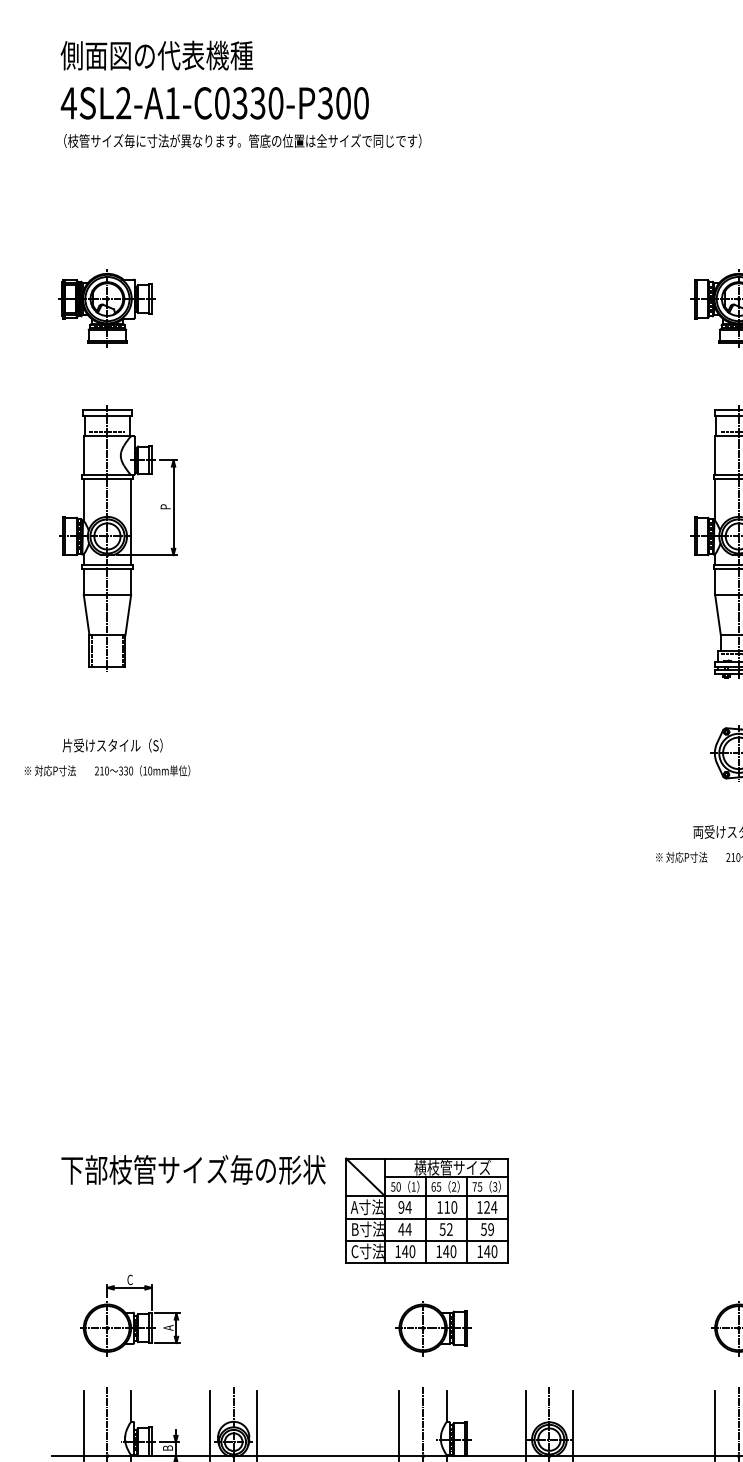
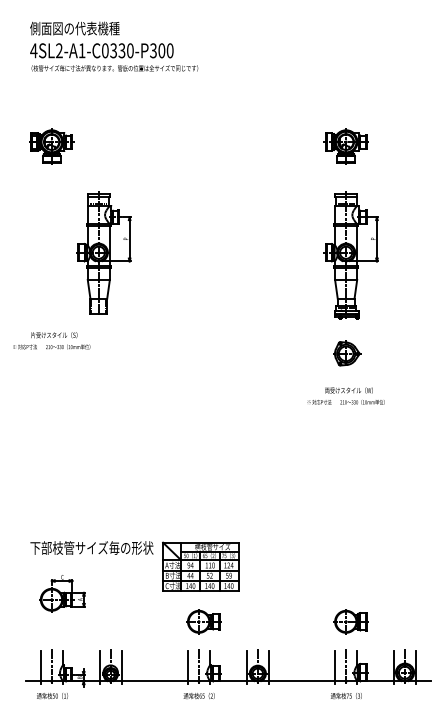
part: (117, 535) -> (103, 252), moved
text: (106, 756) -> (51, 340), moved
part: (130, 1314) -> (62, 593), moved

